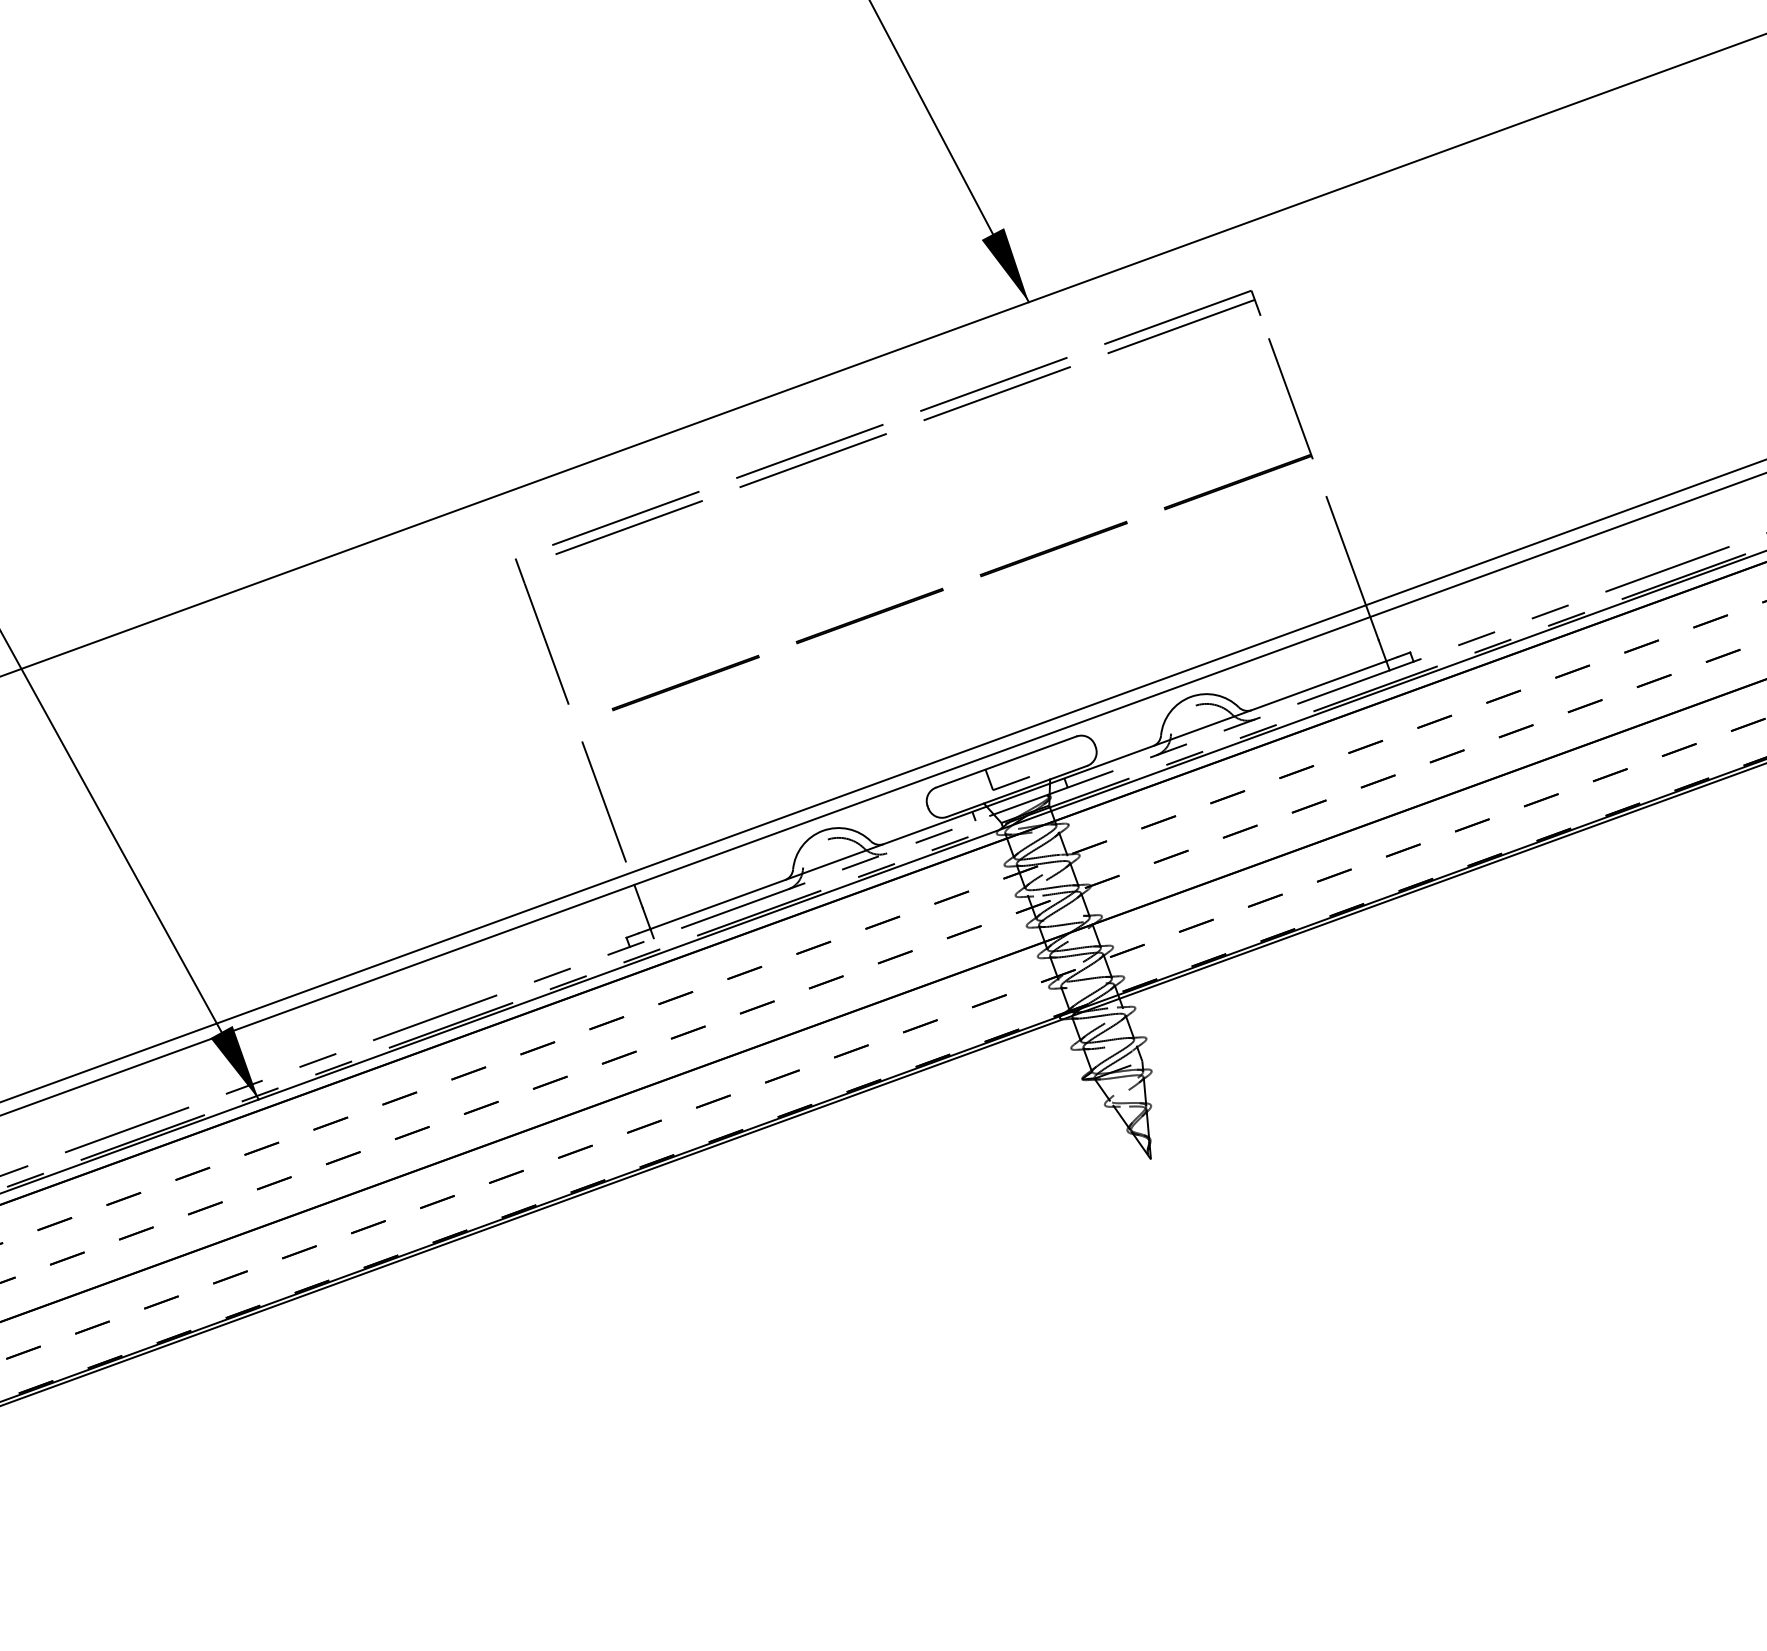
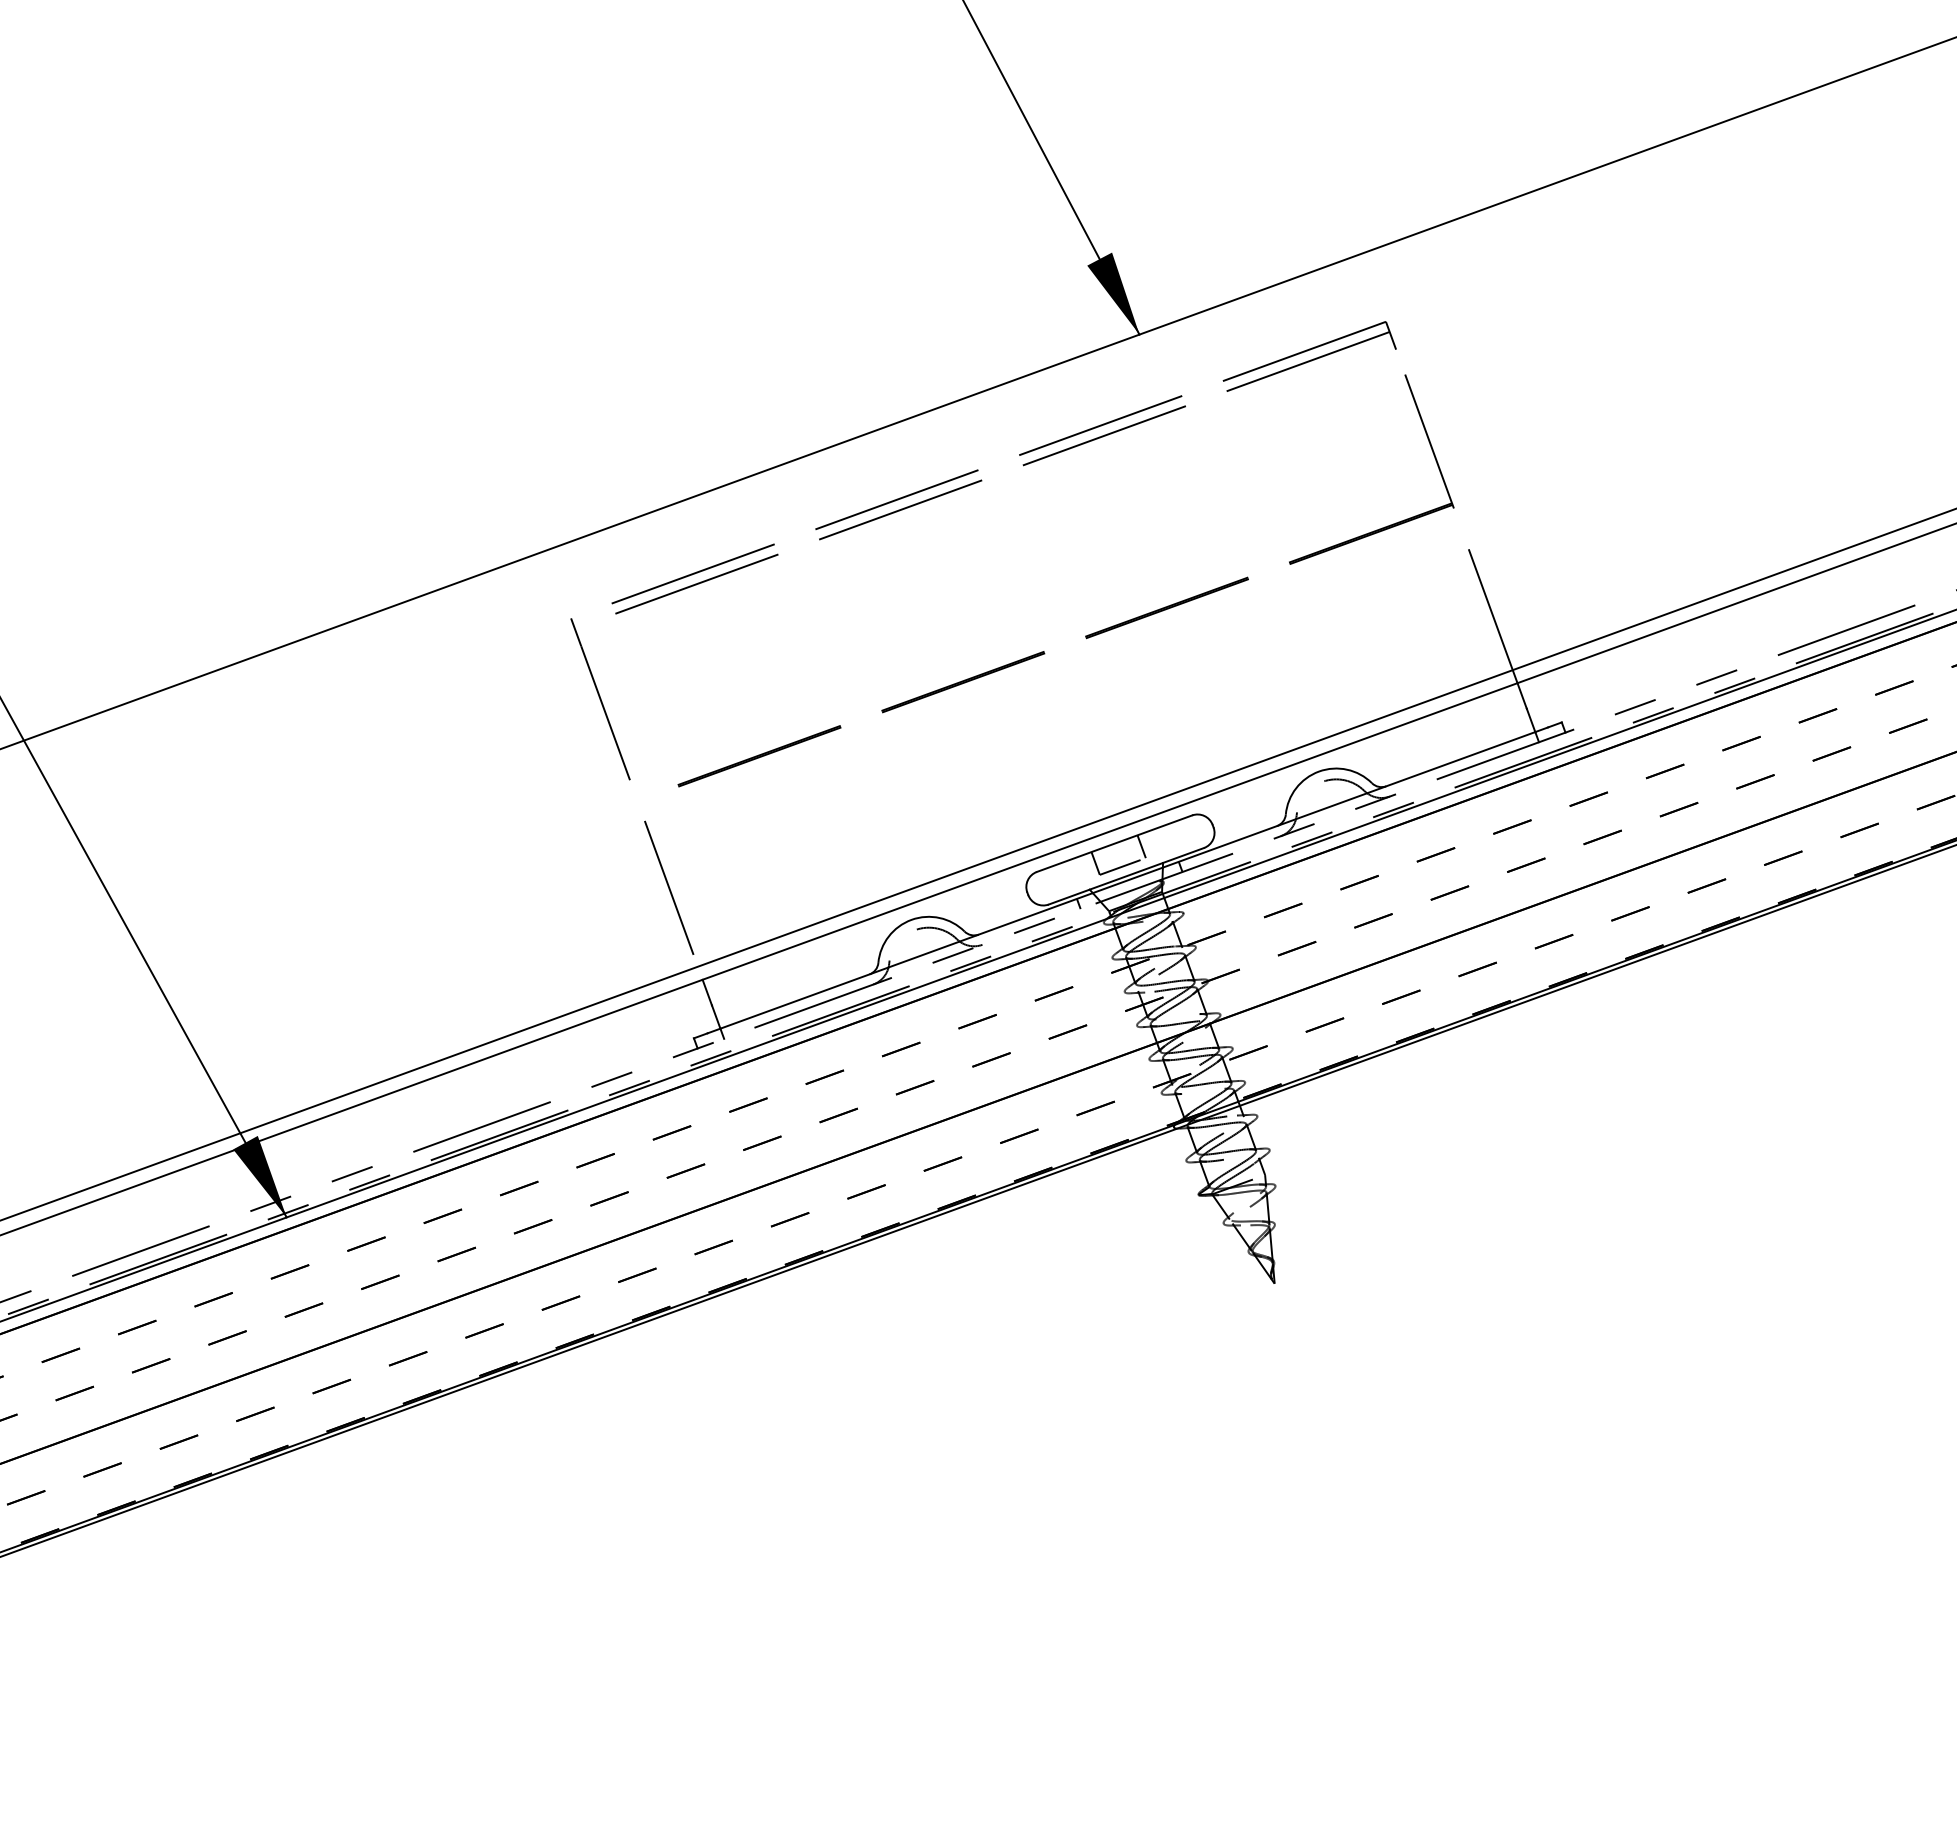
line: (1030, 764) -> (1141, 846), added

